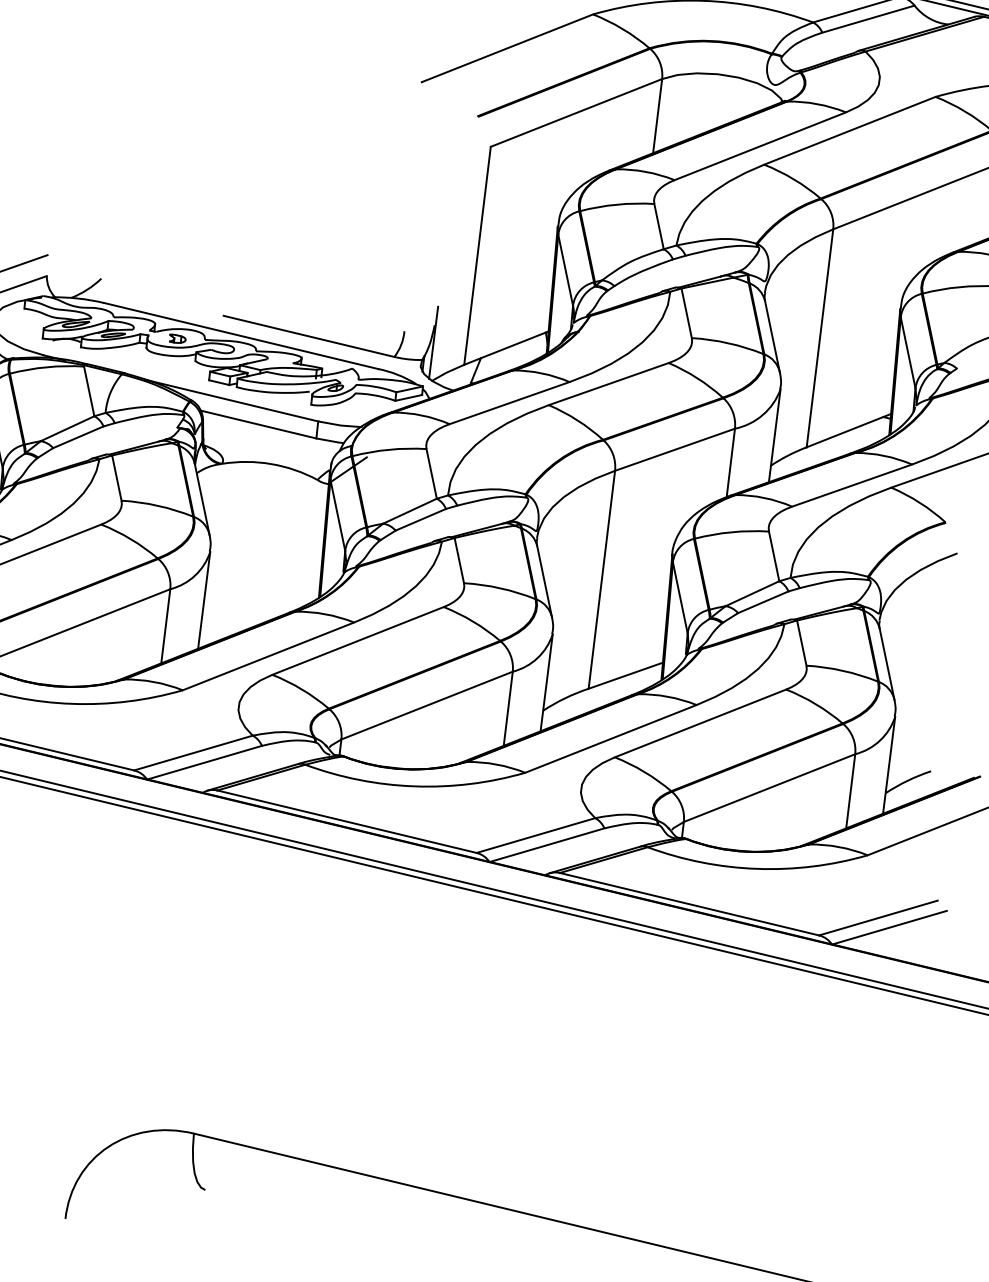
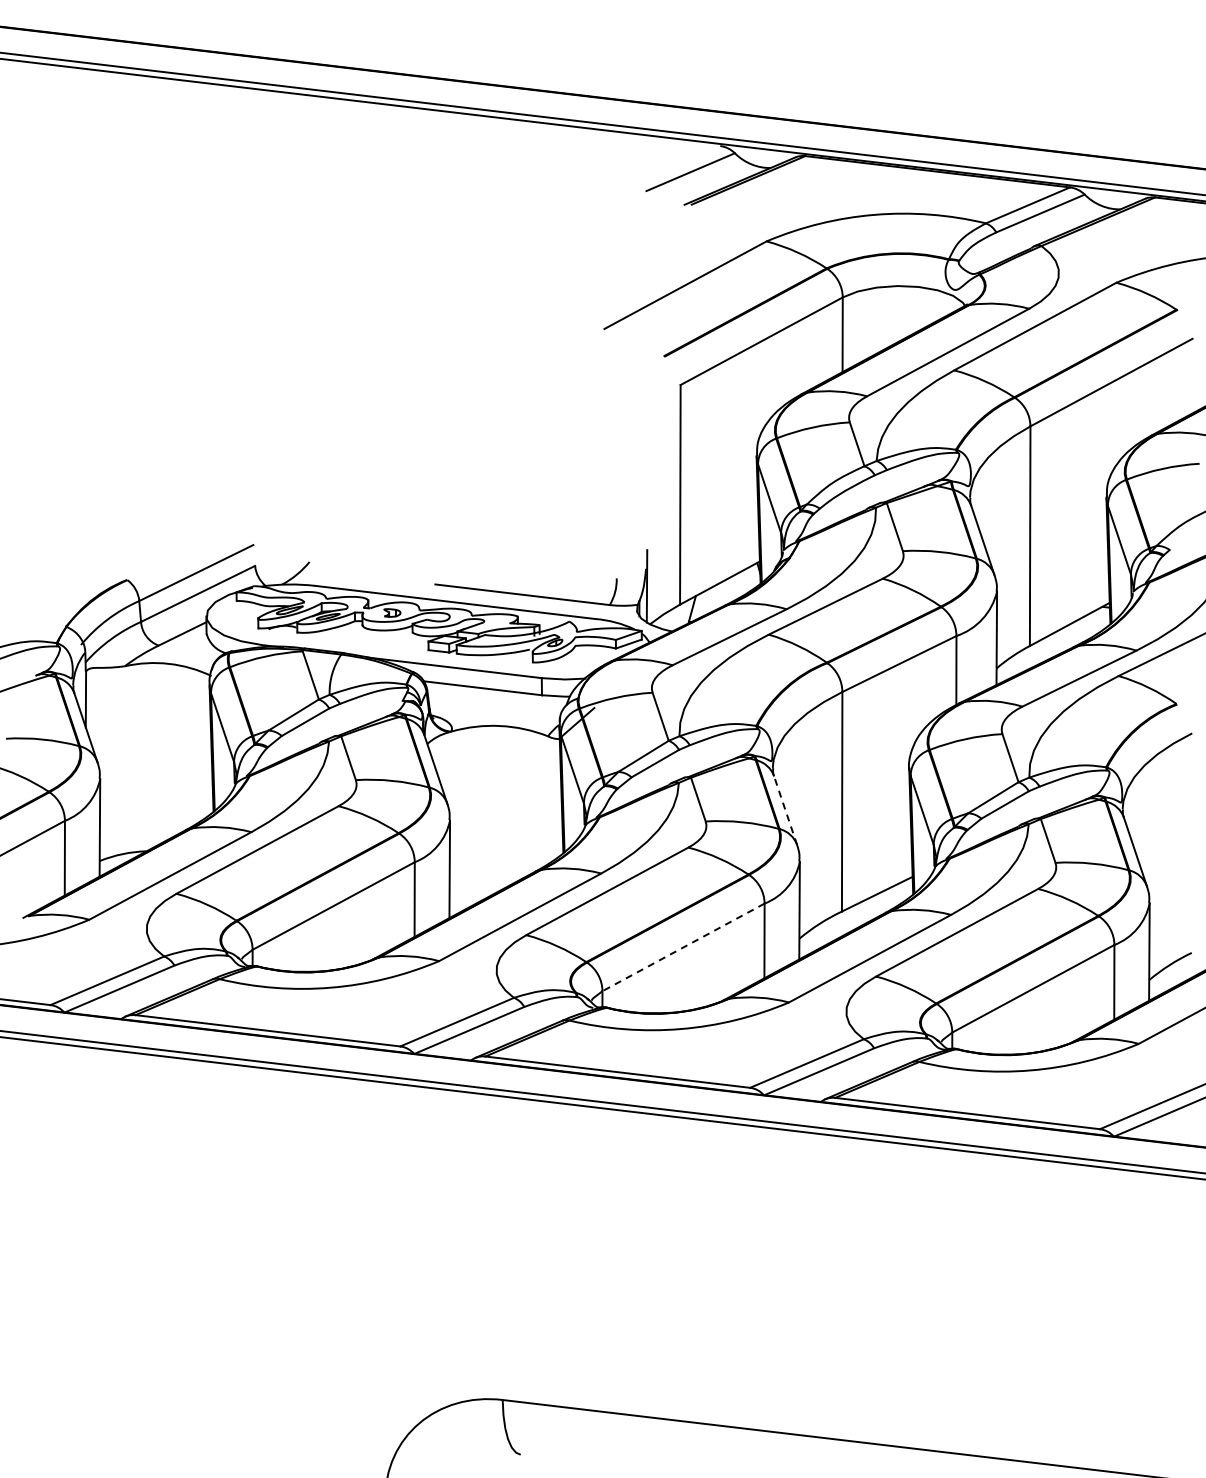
line: (544, 581) -> (785, 810), solid -> dashed
line: (427, 705) -> (683, 947), solid -> dashed

